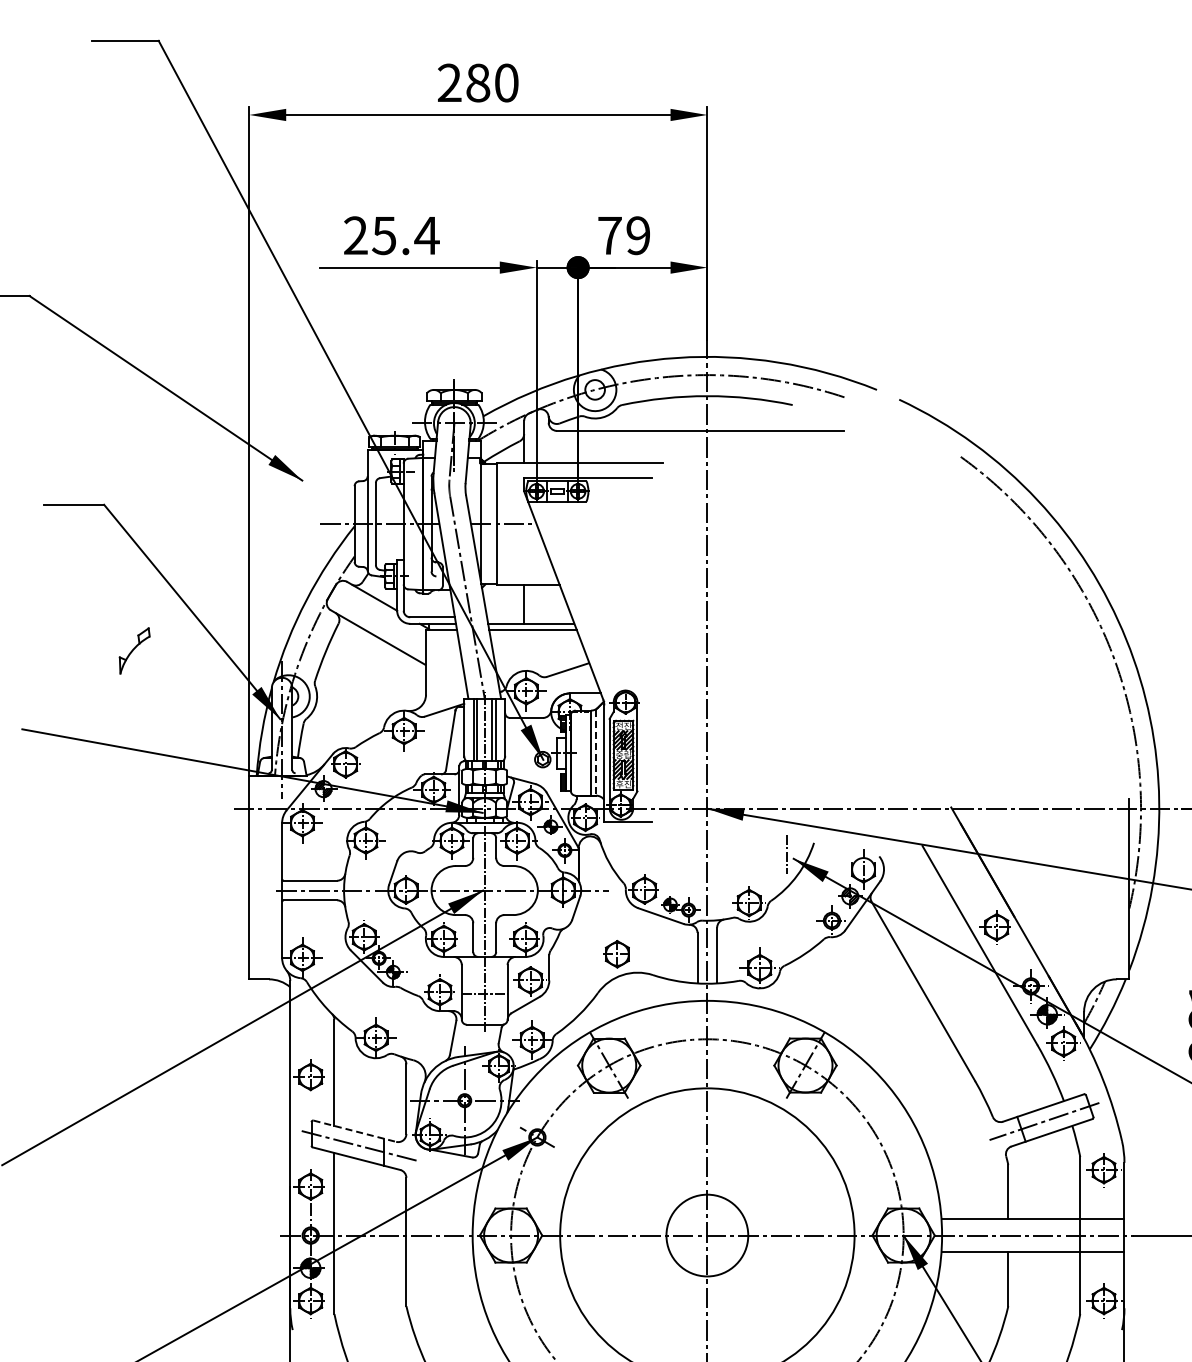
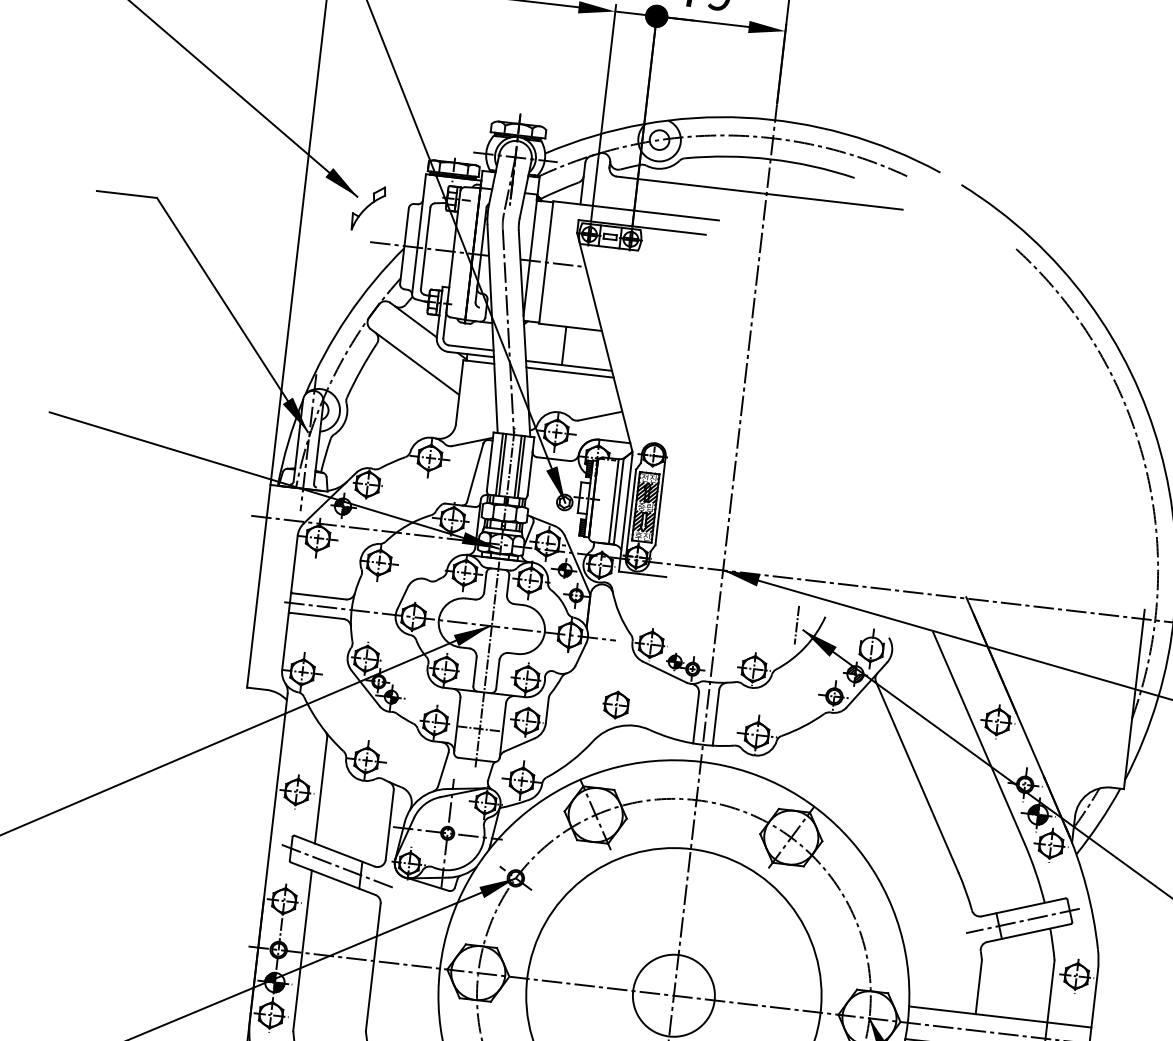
part: (134, 650) -> (368, 208), moved
line: (596, 753) -> (619, 502), dashed -> solid
line: (354, 1131) -> (334, 851), dashed -> solid

